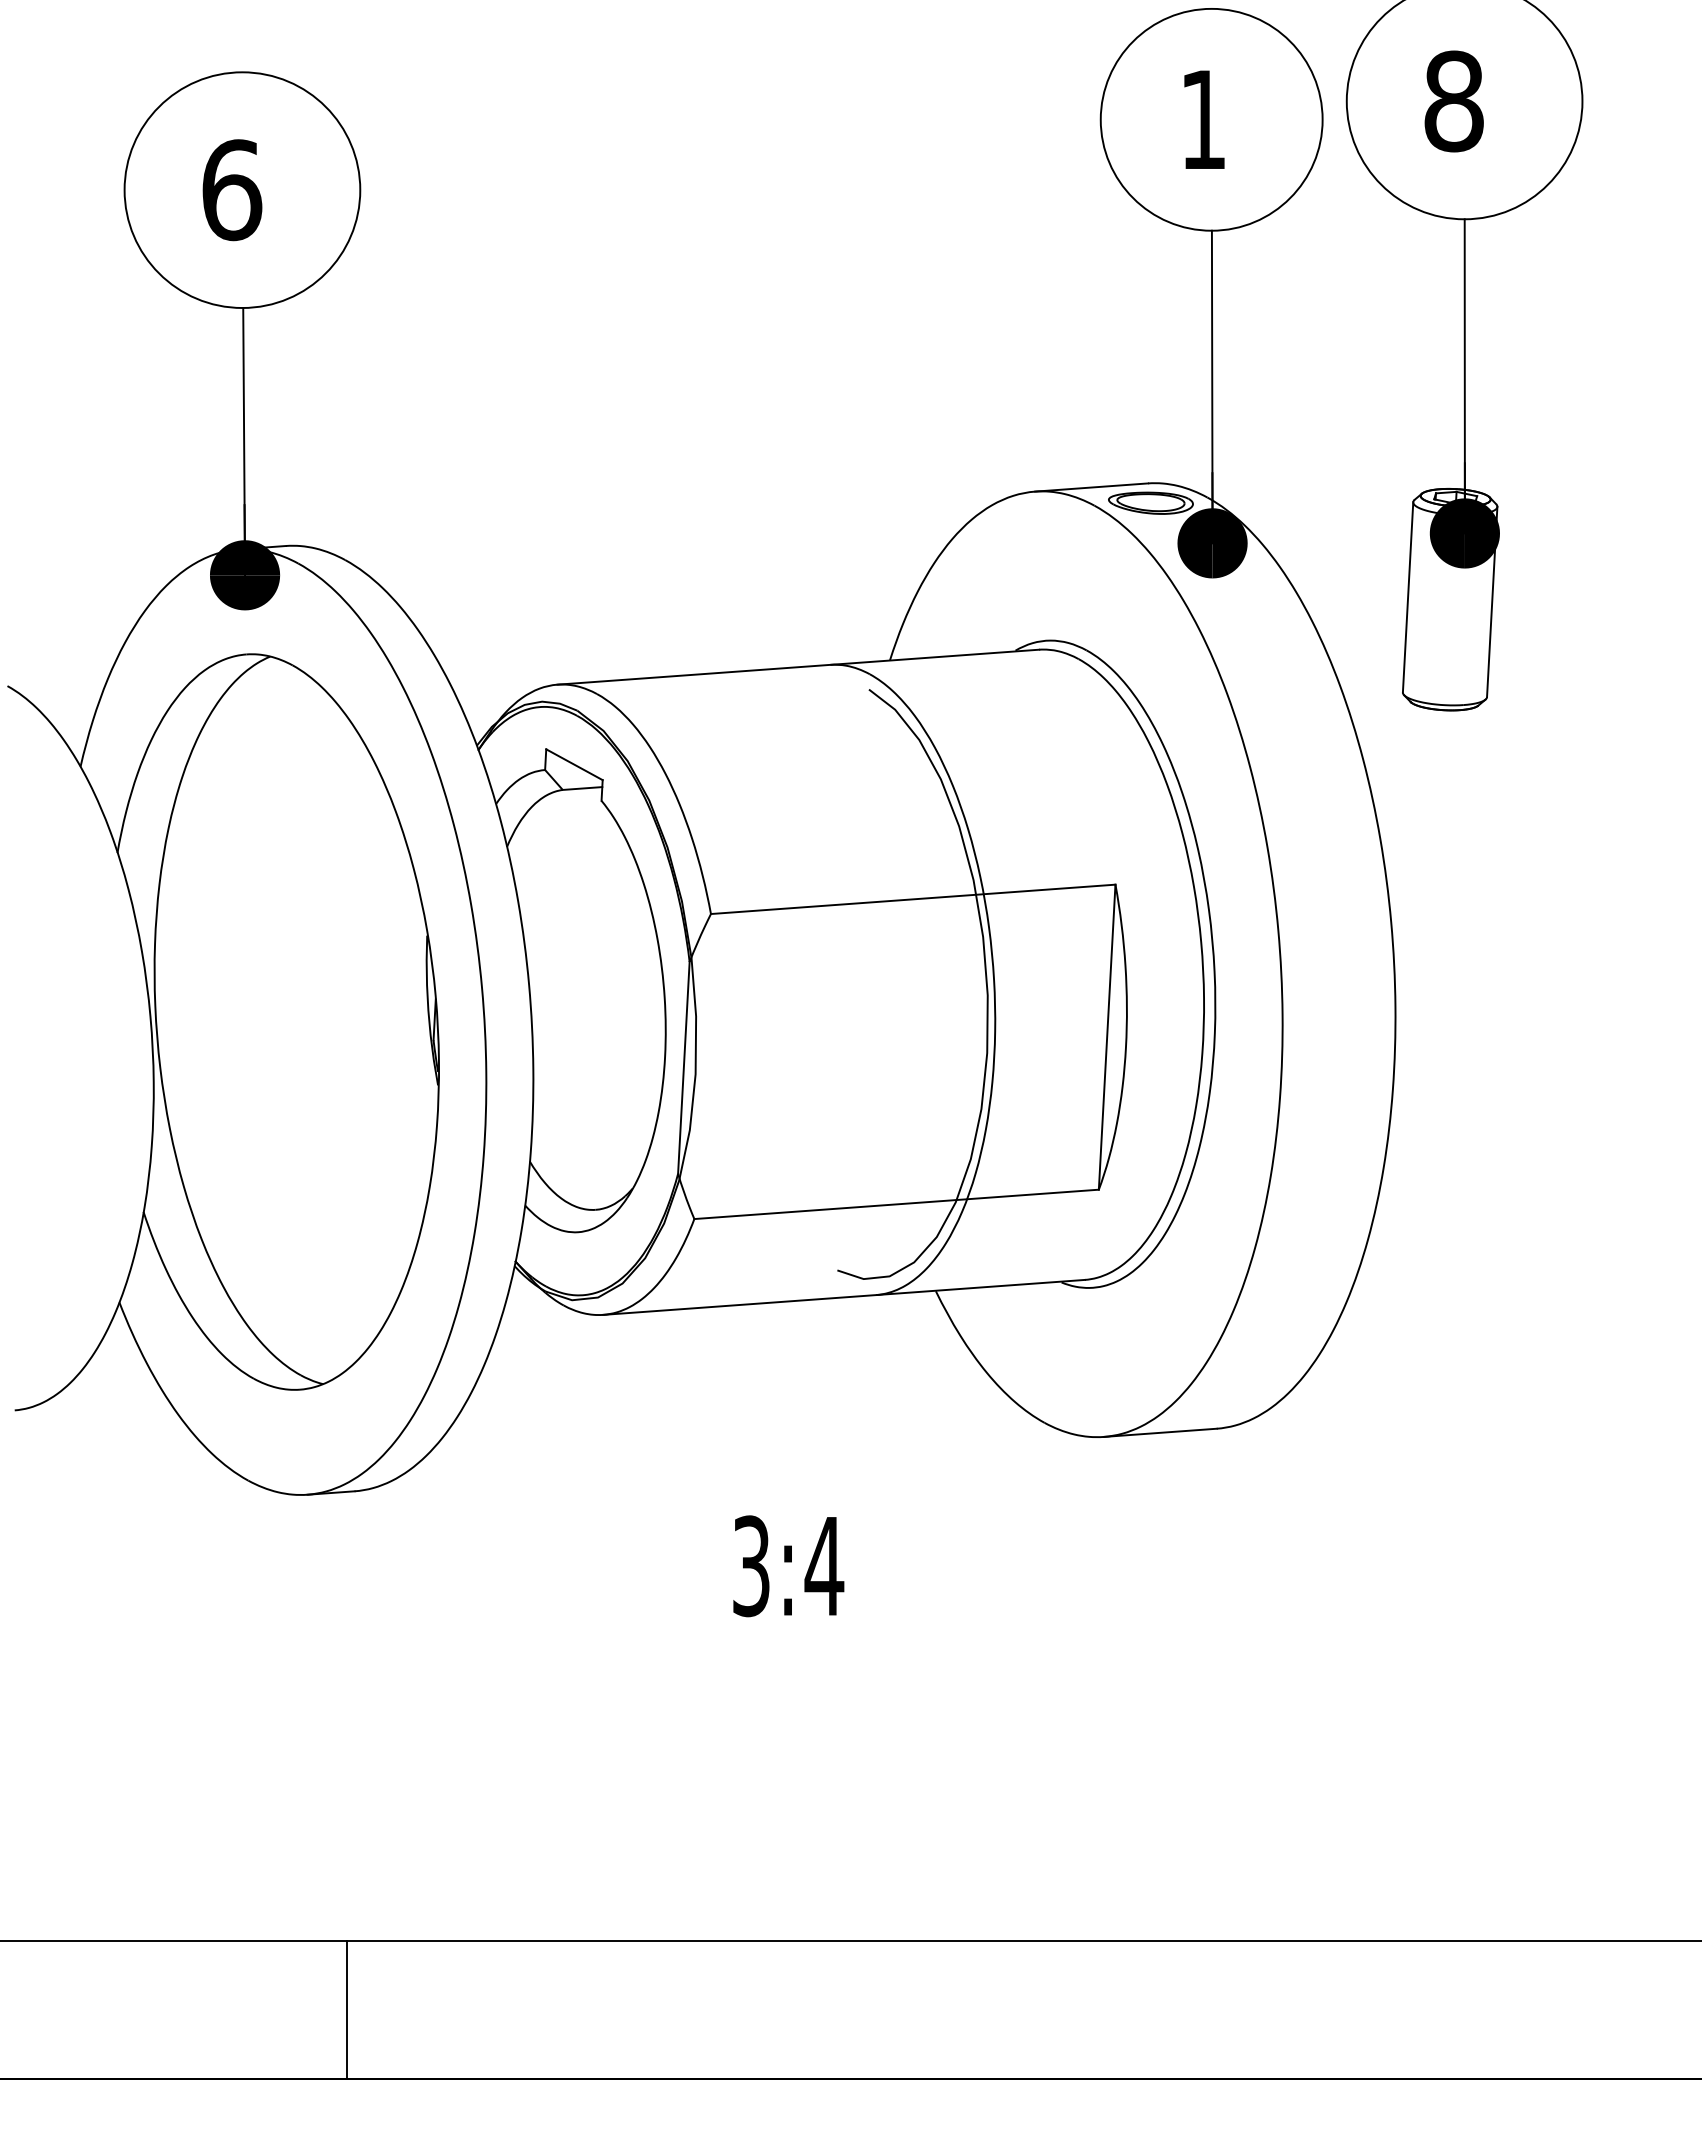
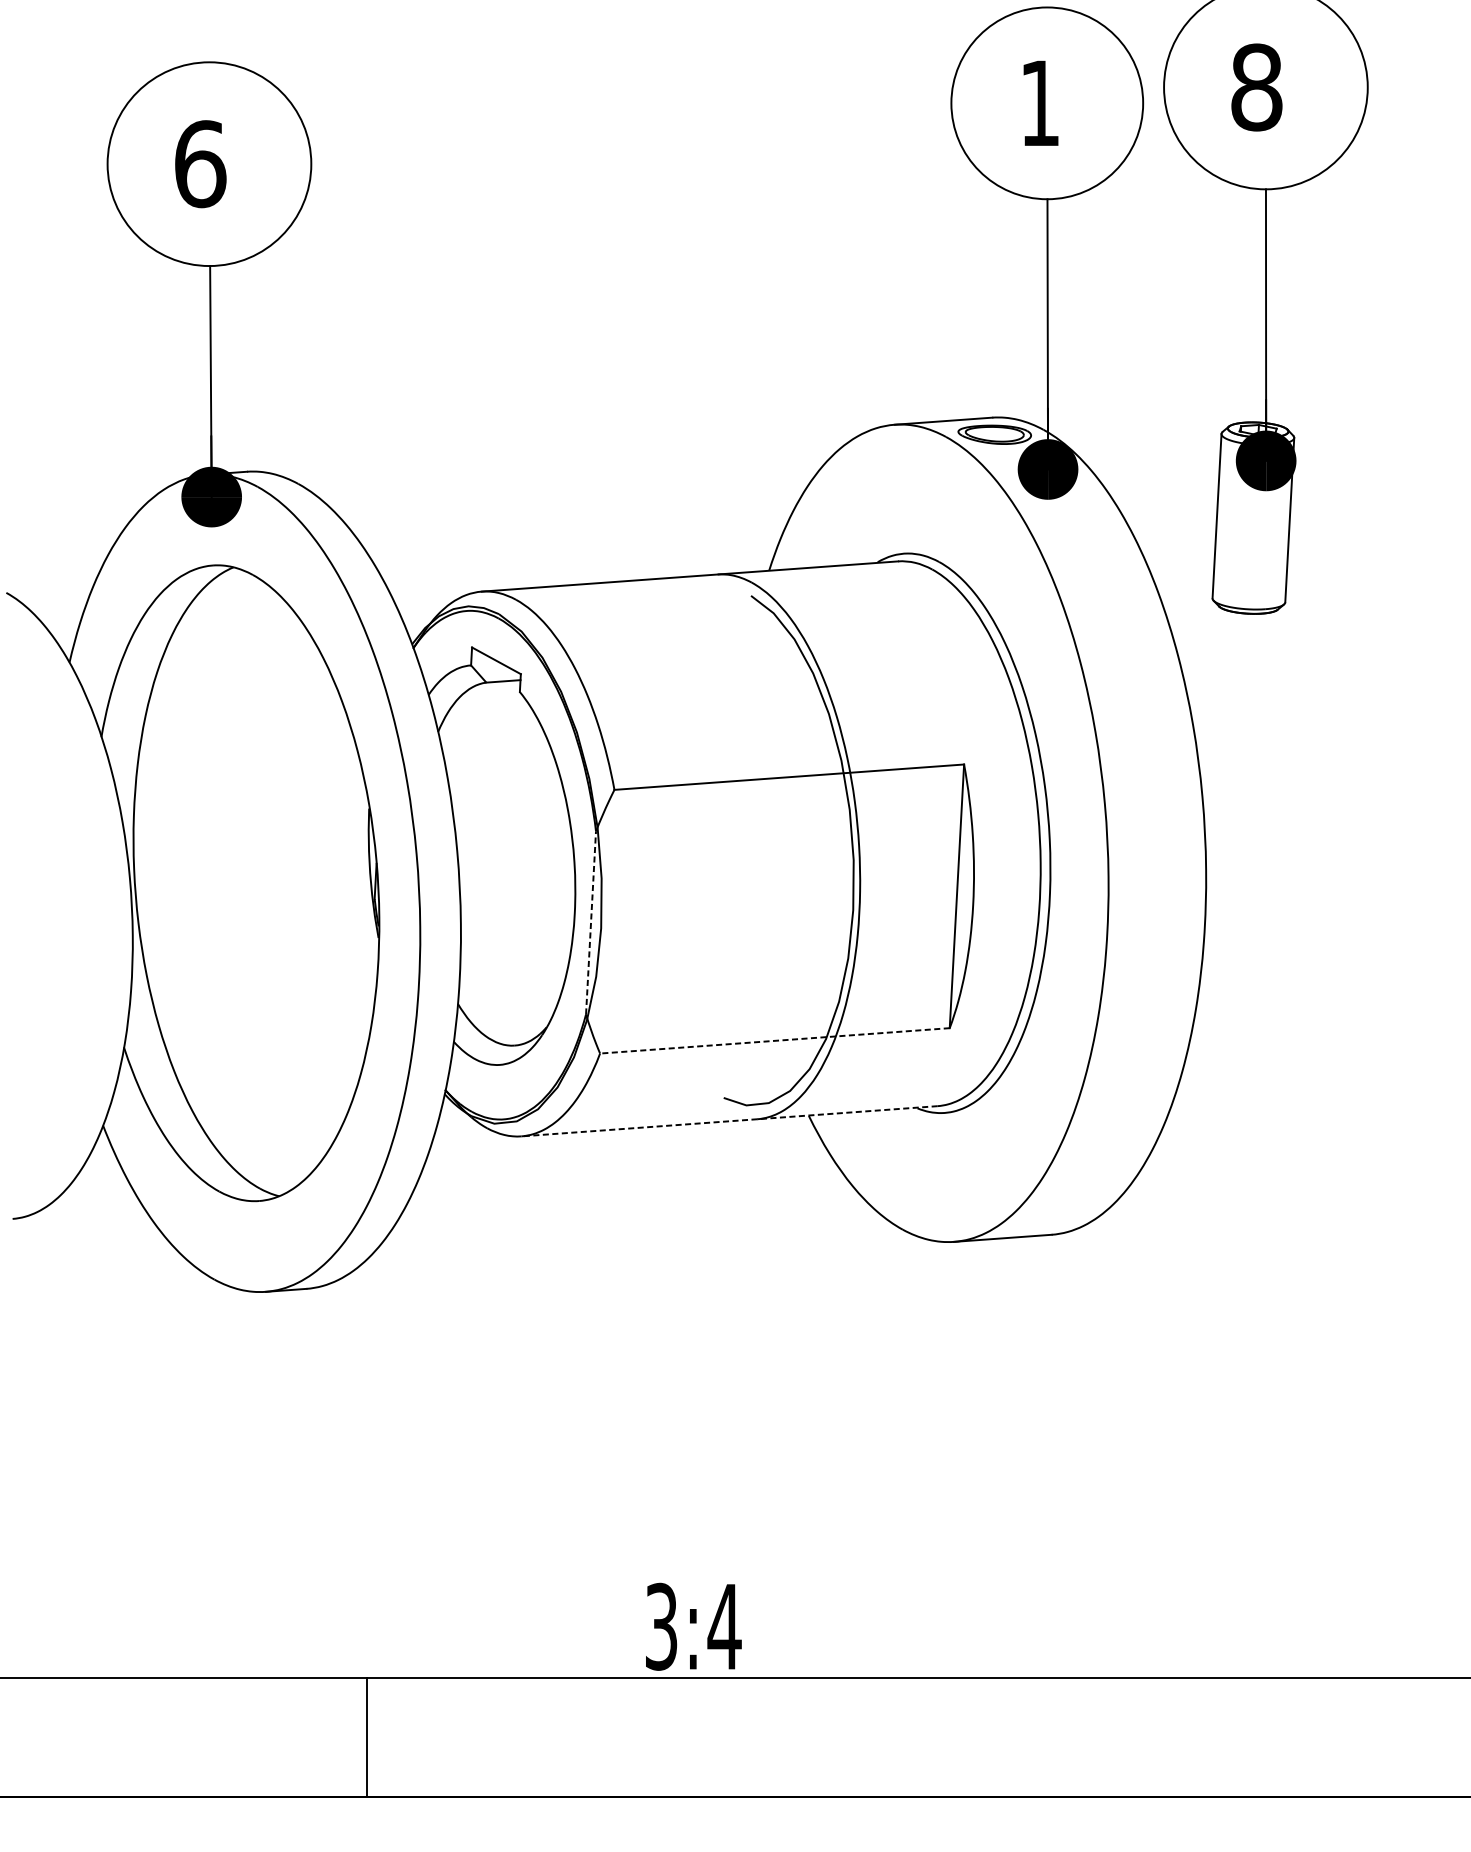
line: (683, 1067) -> (590, 922), solid -> dashed
line: (896, 1204) -> (774, 1040), solid -> dashed
line: (843, 1297) -> (729, 1121), solid -> dashed
text: (788, 1566) -> (693, 1627), moved
line: (346, 2009) -> (366, 1736), moved

